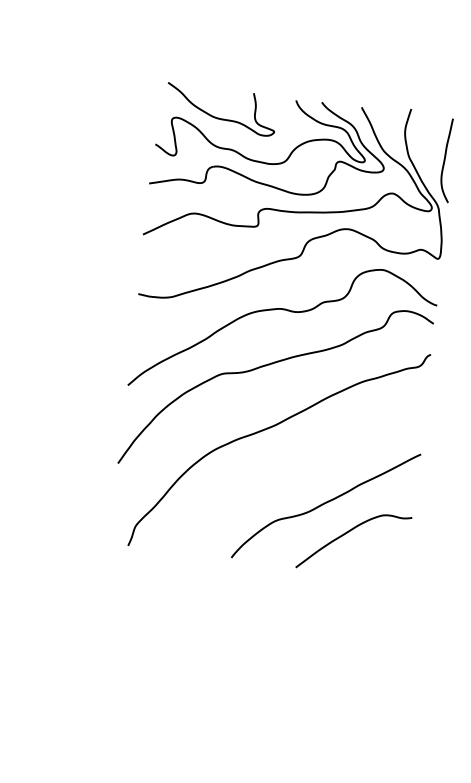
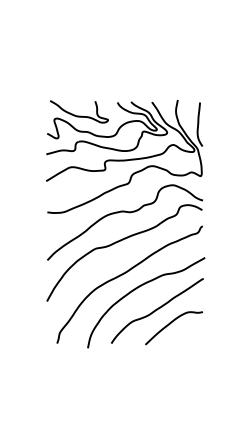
curve: (294, 458) -> (138, 288), added

